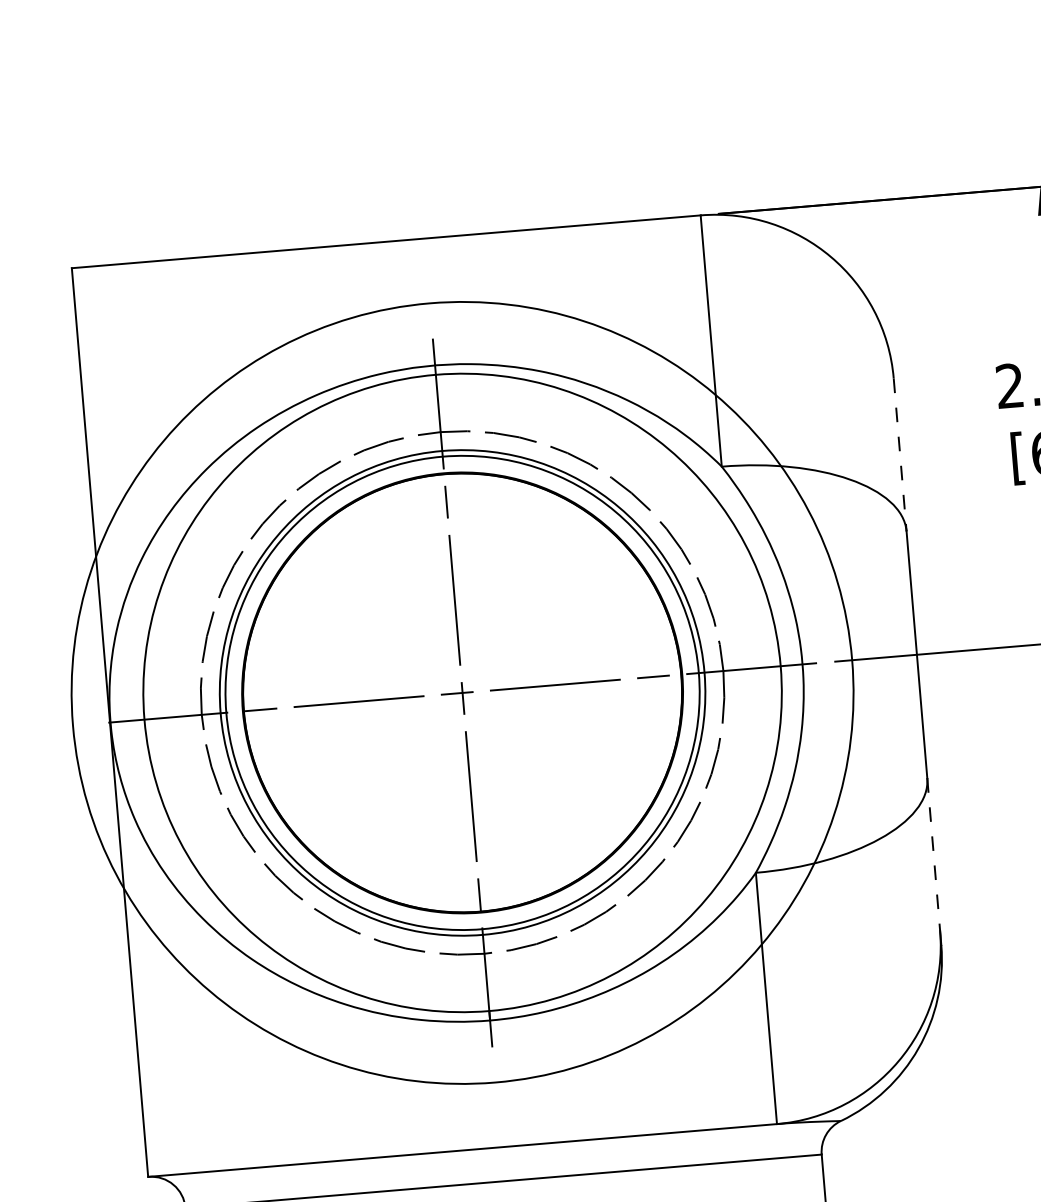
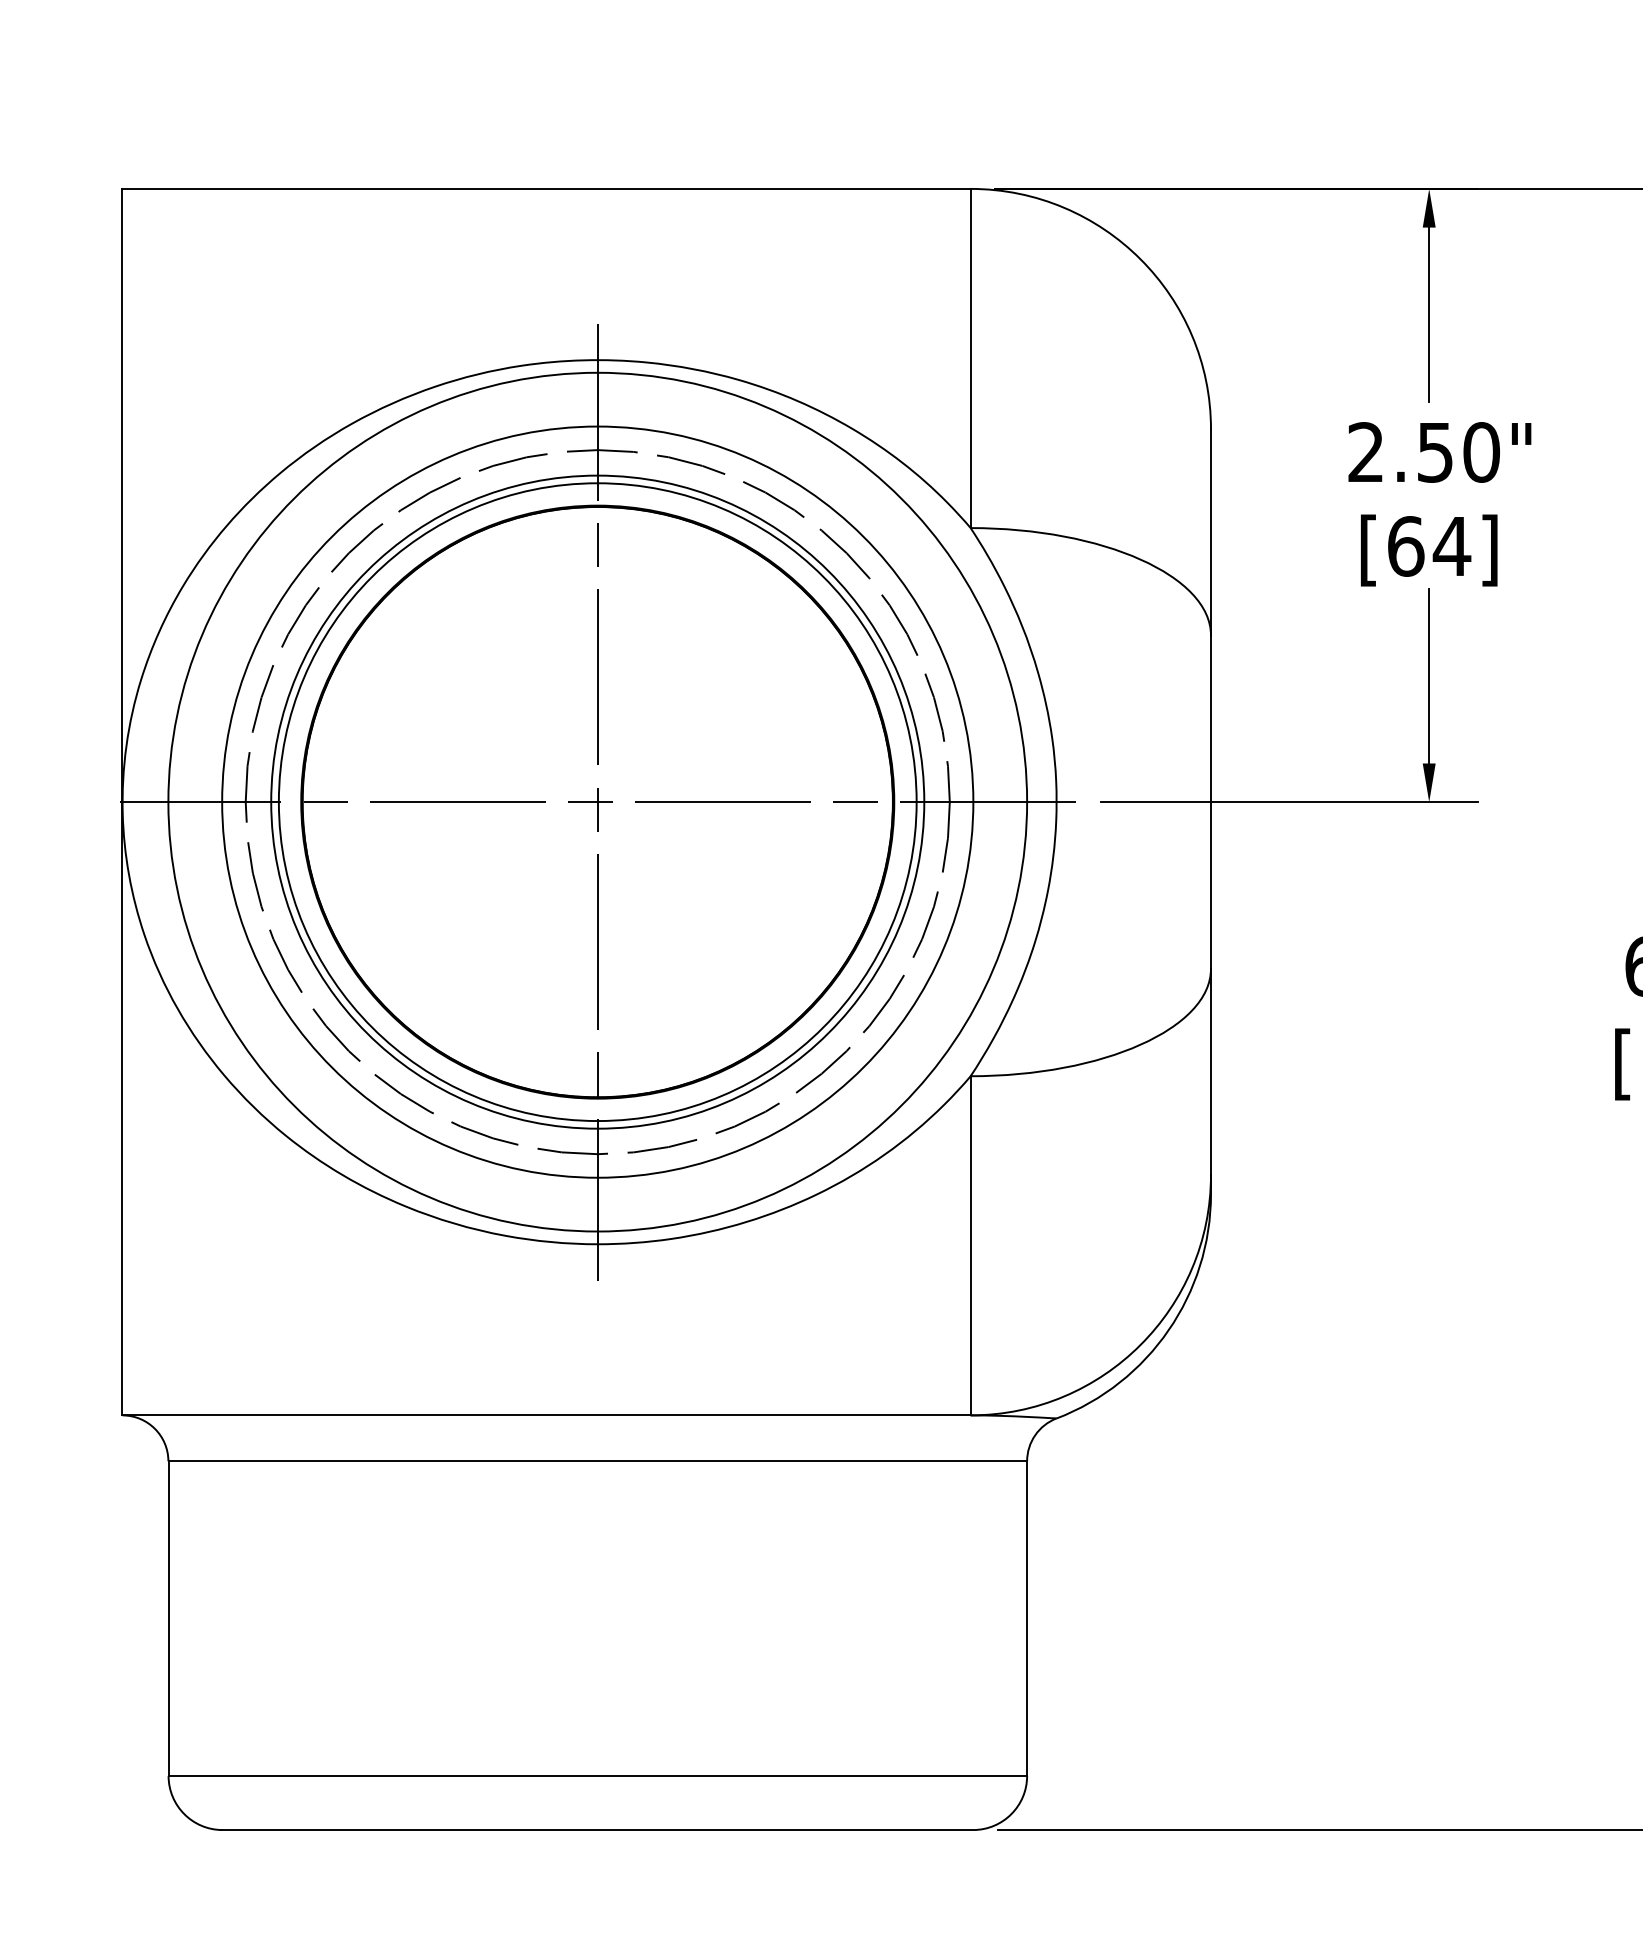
line: (900, 454) -> (1211, 532), dashed -> solid
circle: (462, 692) -> (597, 801), size x0.71
line: (934, 855) -> (1211, 1072), dashed -> solid

